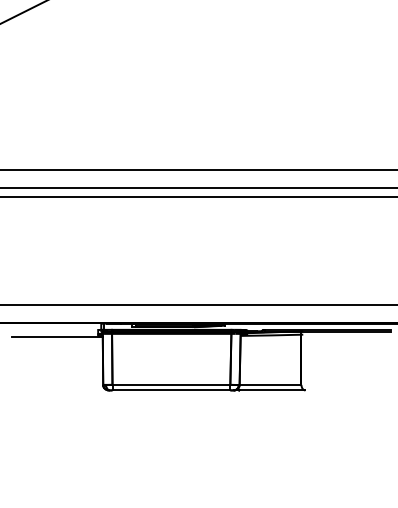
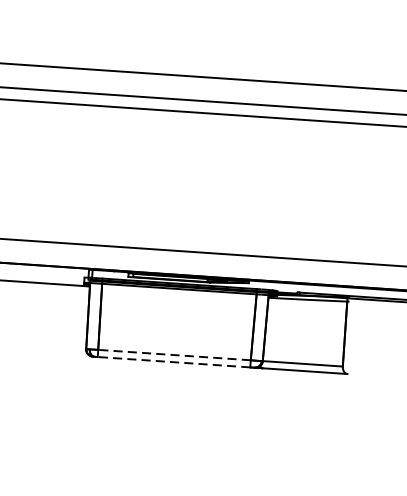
line: (171, 384) -> (174, 354), solid -> dashed
line: (171, 390) -> (174, 362), solid -> dashed

